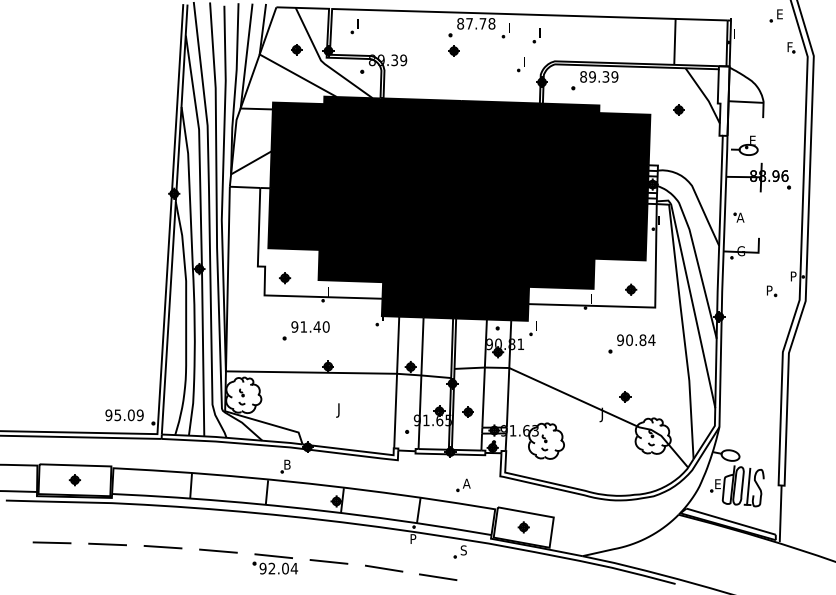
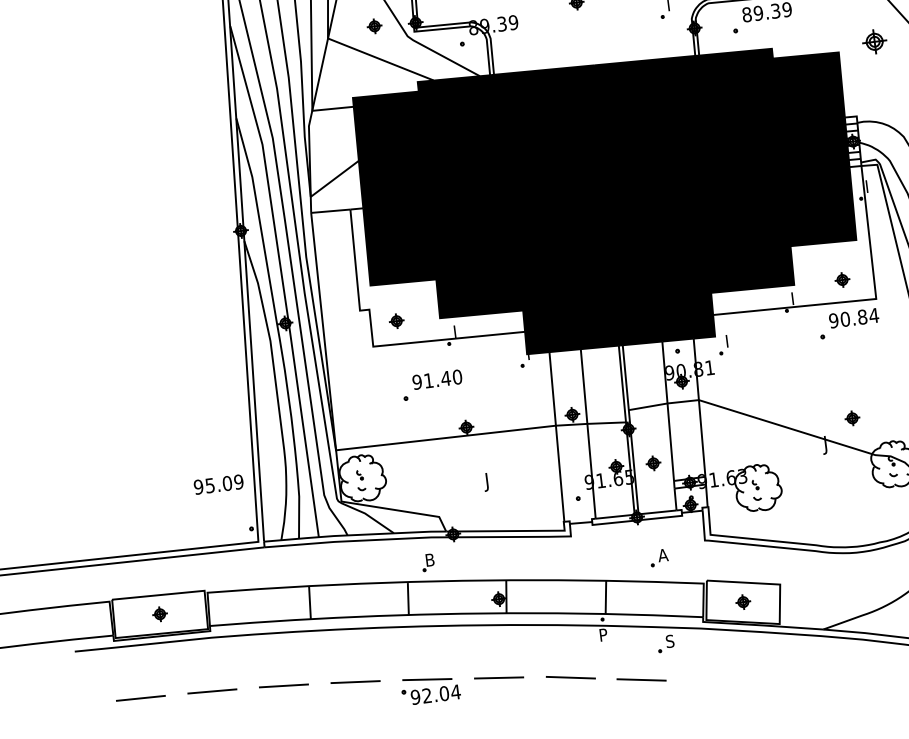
part: (678, 109) -> (874, 41), size x1.6
part: (631, 343) -> (848, 323), moved
text: (124, 415) -> (218, 484), moved

